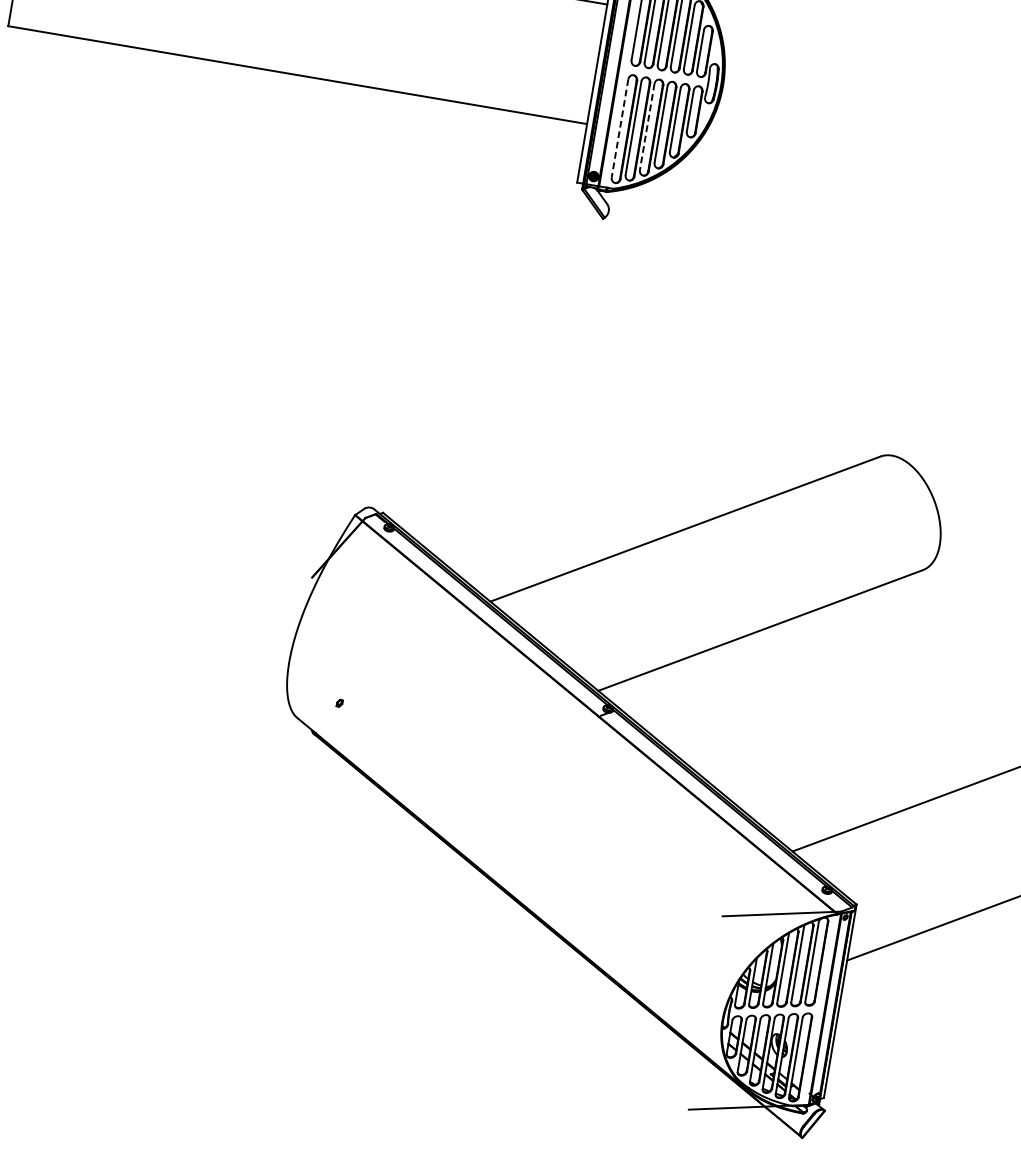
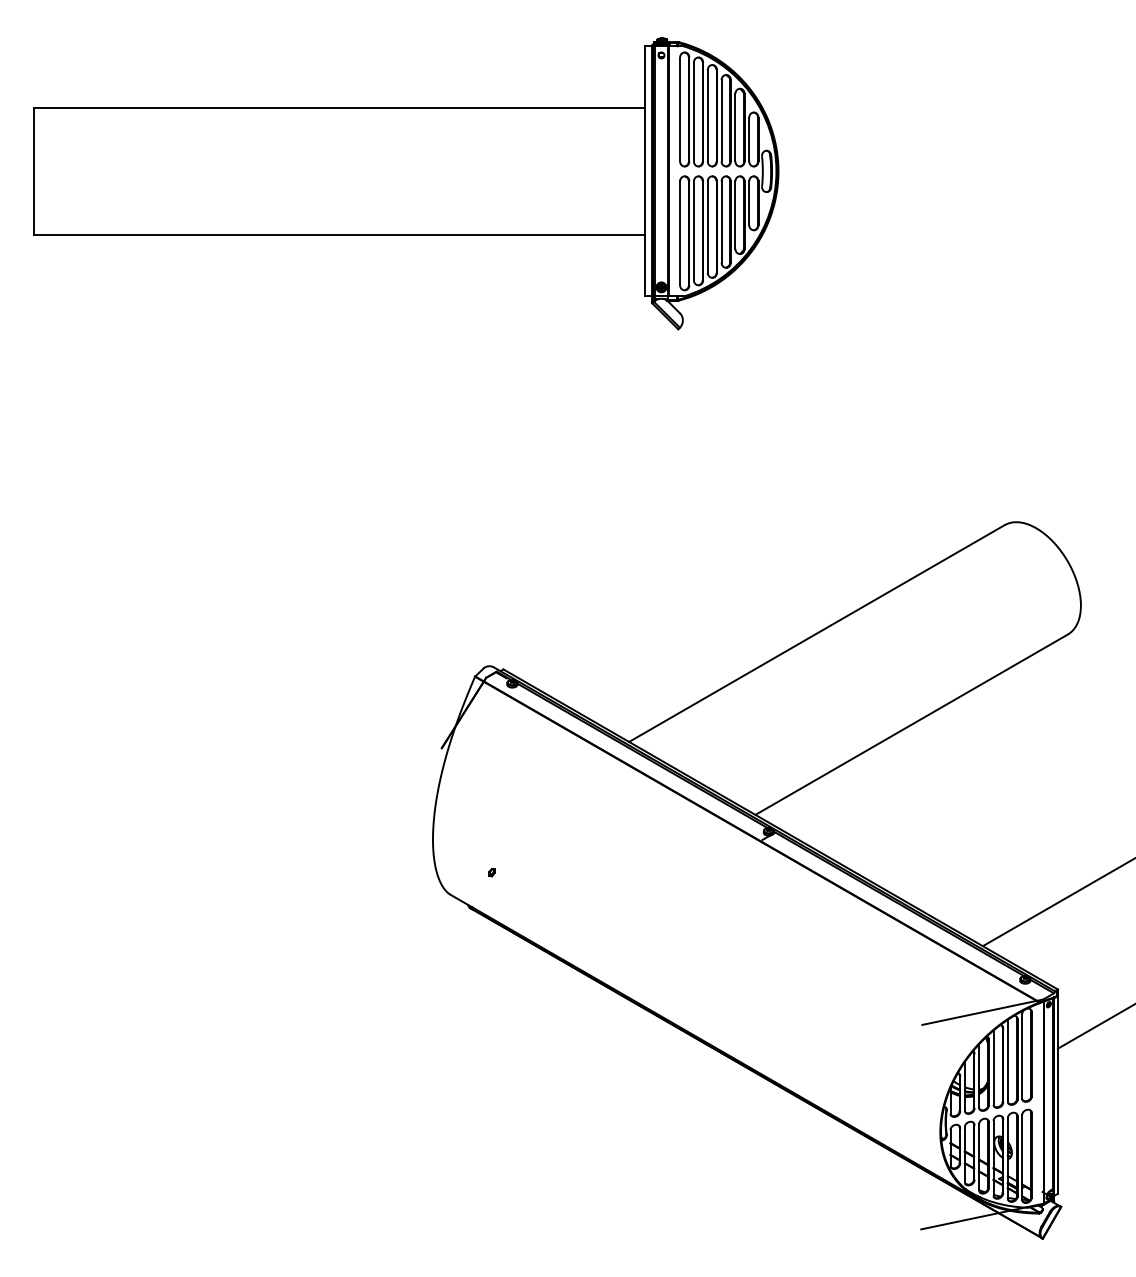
line: (646, 127) -> (707, 227), dashed -> solid
line: (620, 128) -> (680, 233), dashed -> solid

